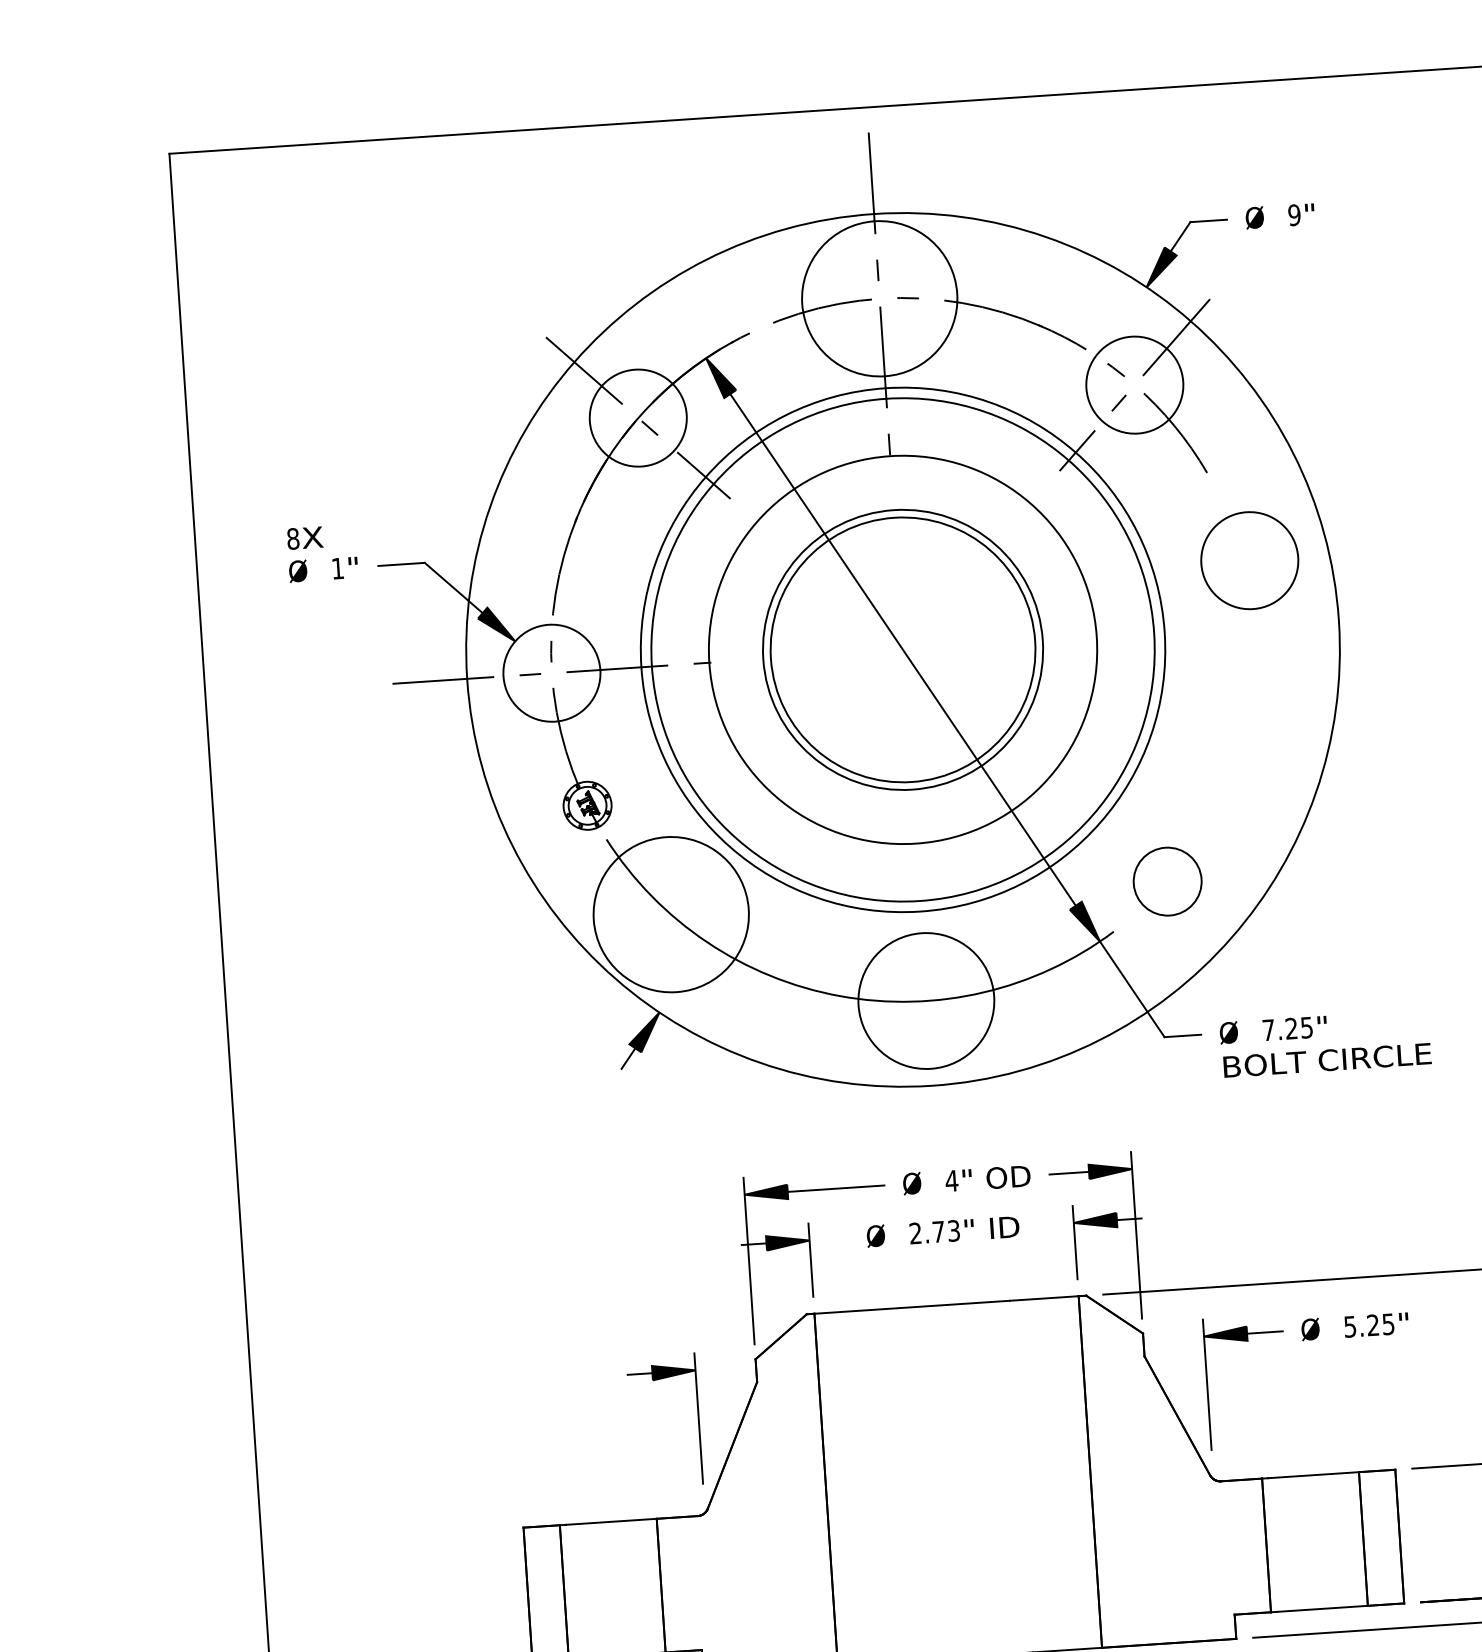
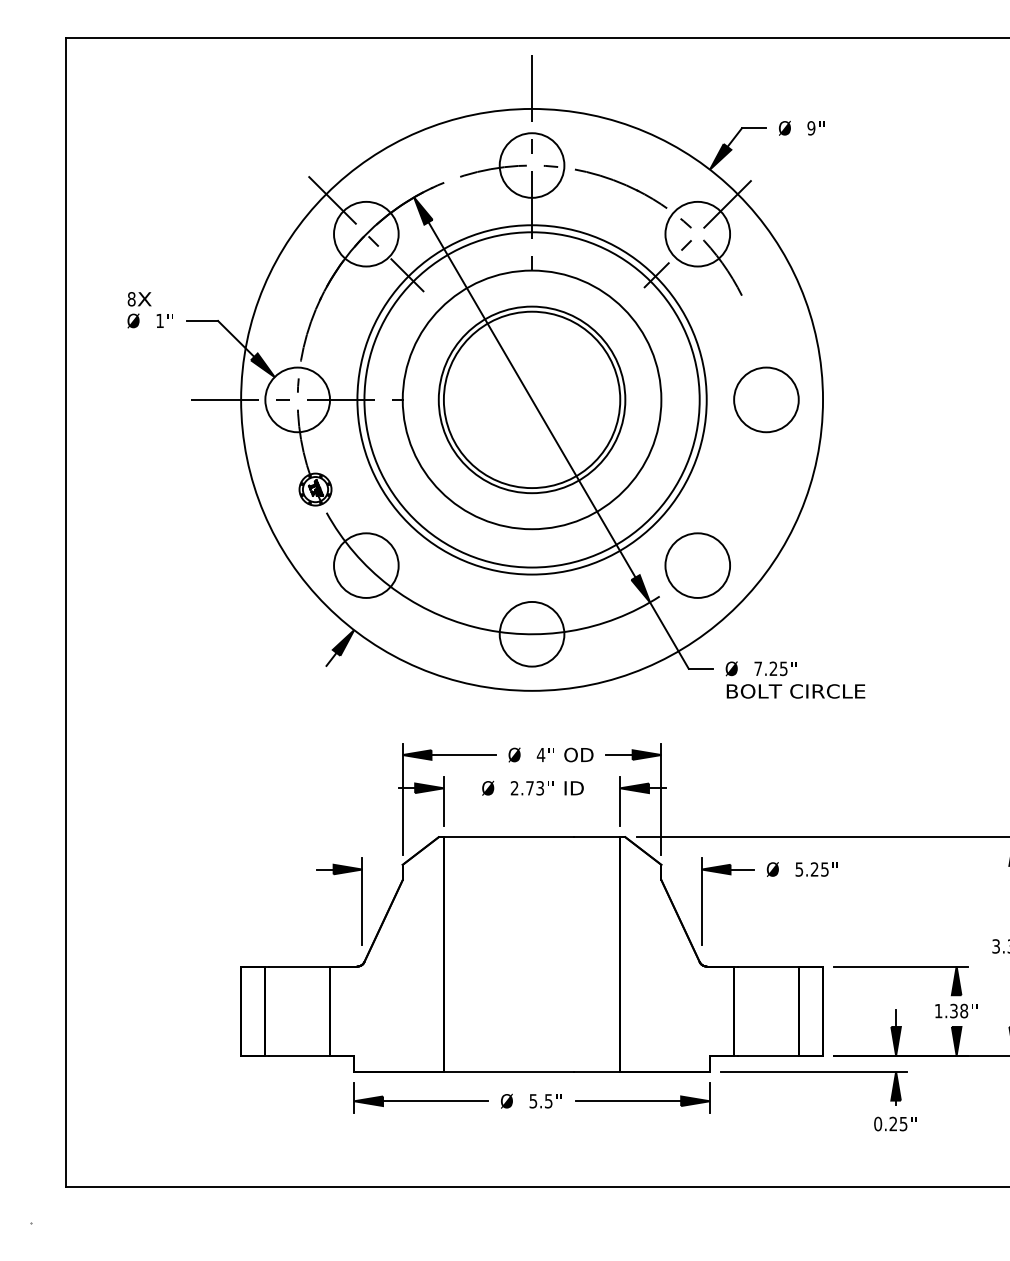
circle: (878, 298) -> (531, 165), size x0.62
circle: (1249, 560) -> (766, 399), moved
circle: (1167, 881) -> (697, 565), size x1.43
circle: (671, 914) -> (366, 565), size x0.62
circle: (925, 999) -> (531, 633), size x0.71

